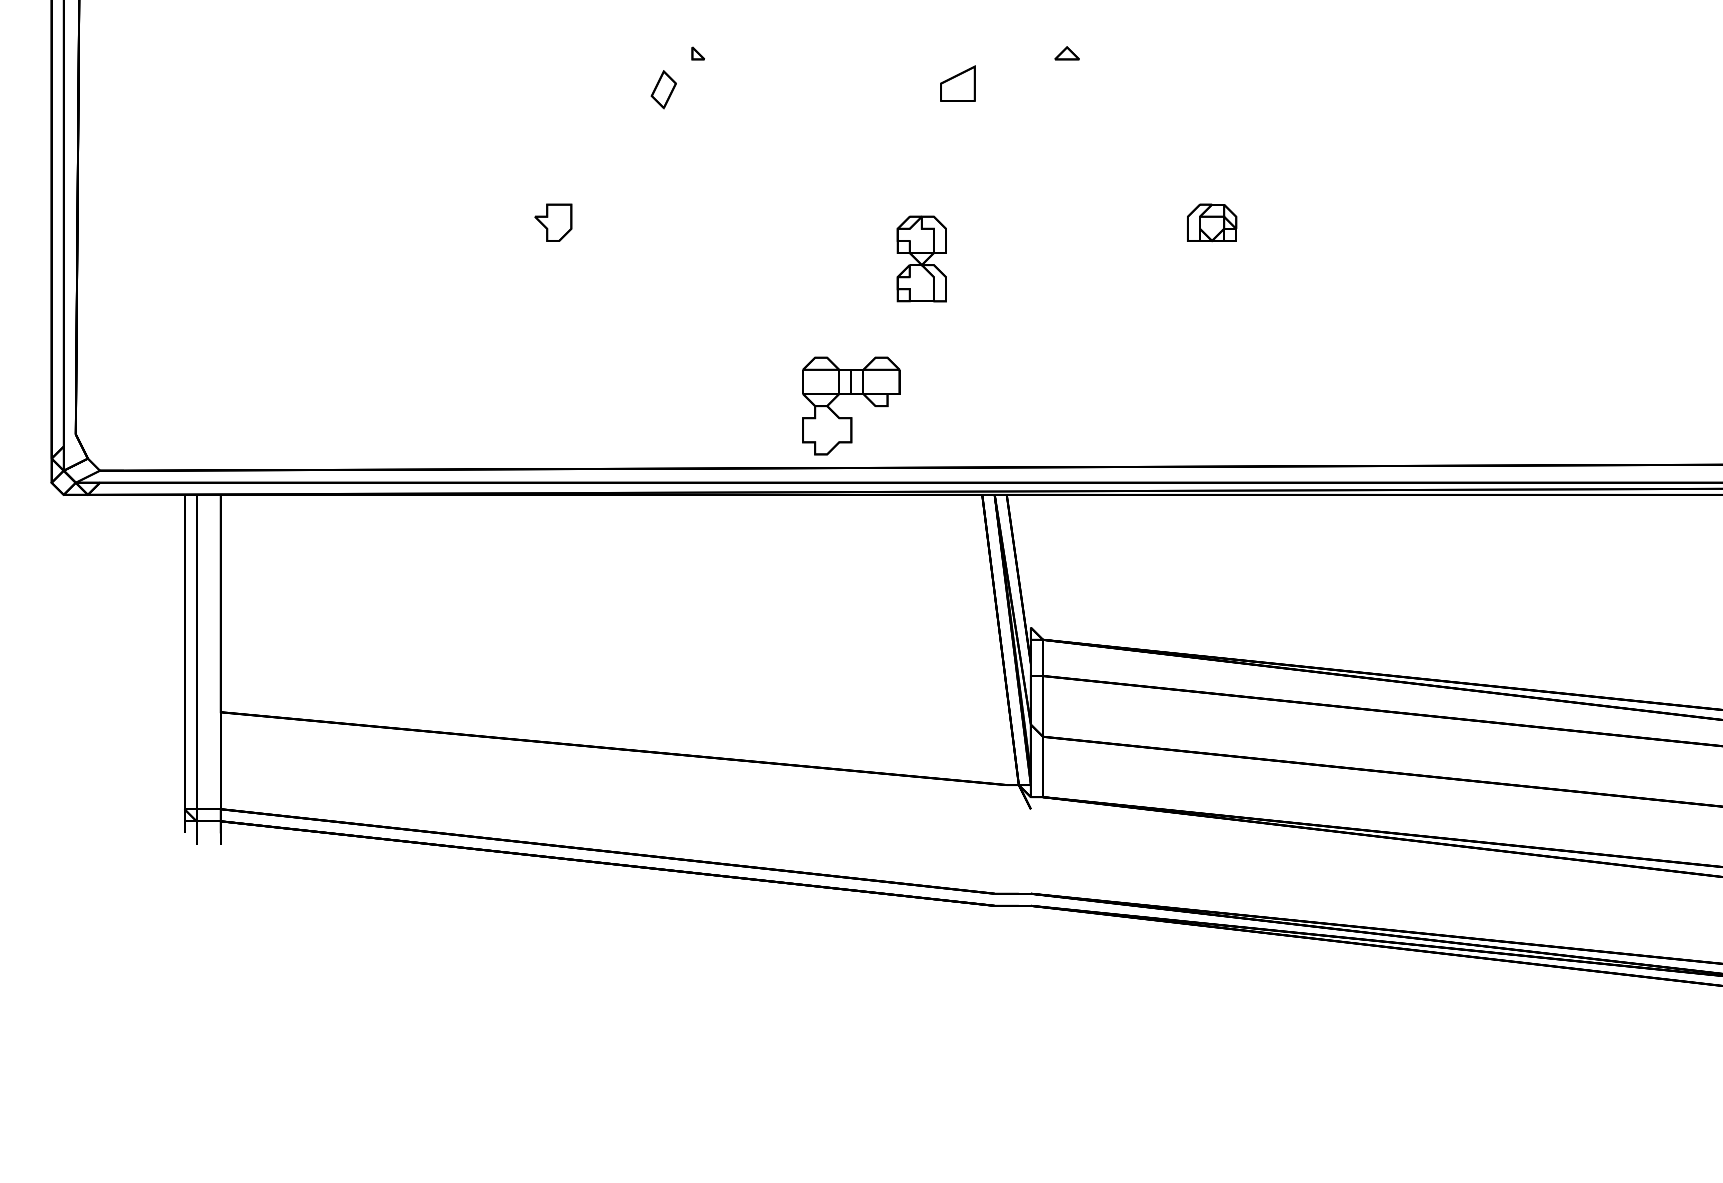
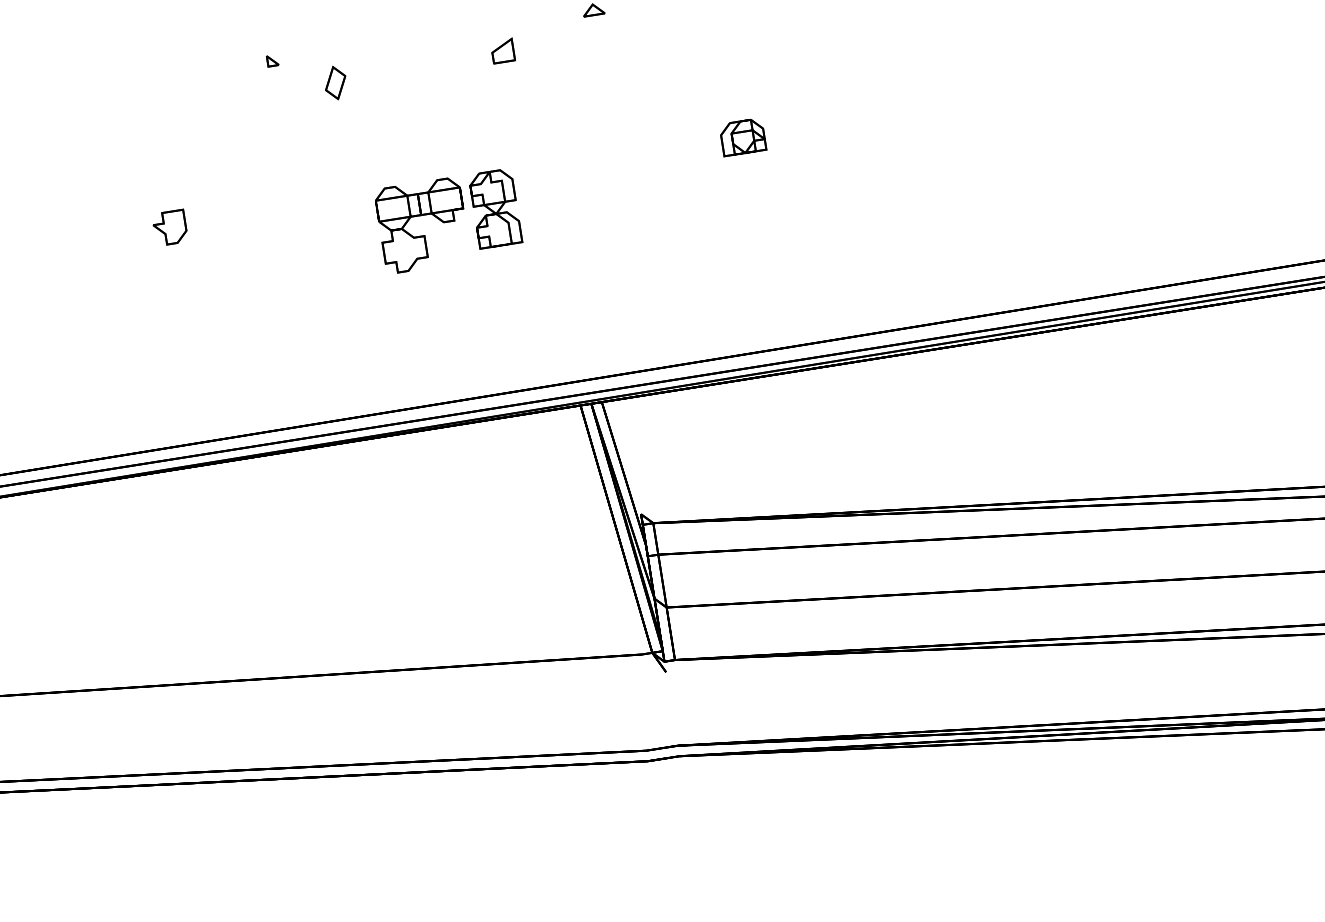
part: (958, 83) -> (503, 50), size x0.71
part: (663, 89) -> (335, 82), moved
part: (851, 394) -> (421, 215), moved

